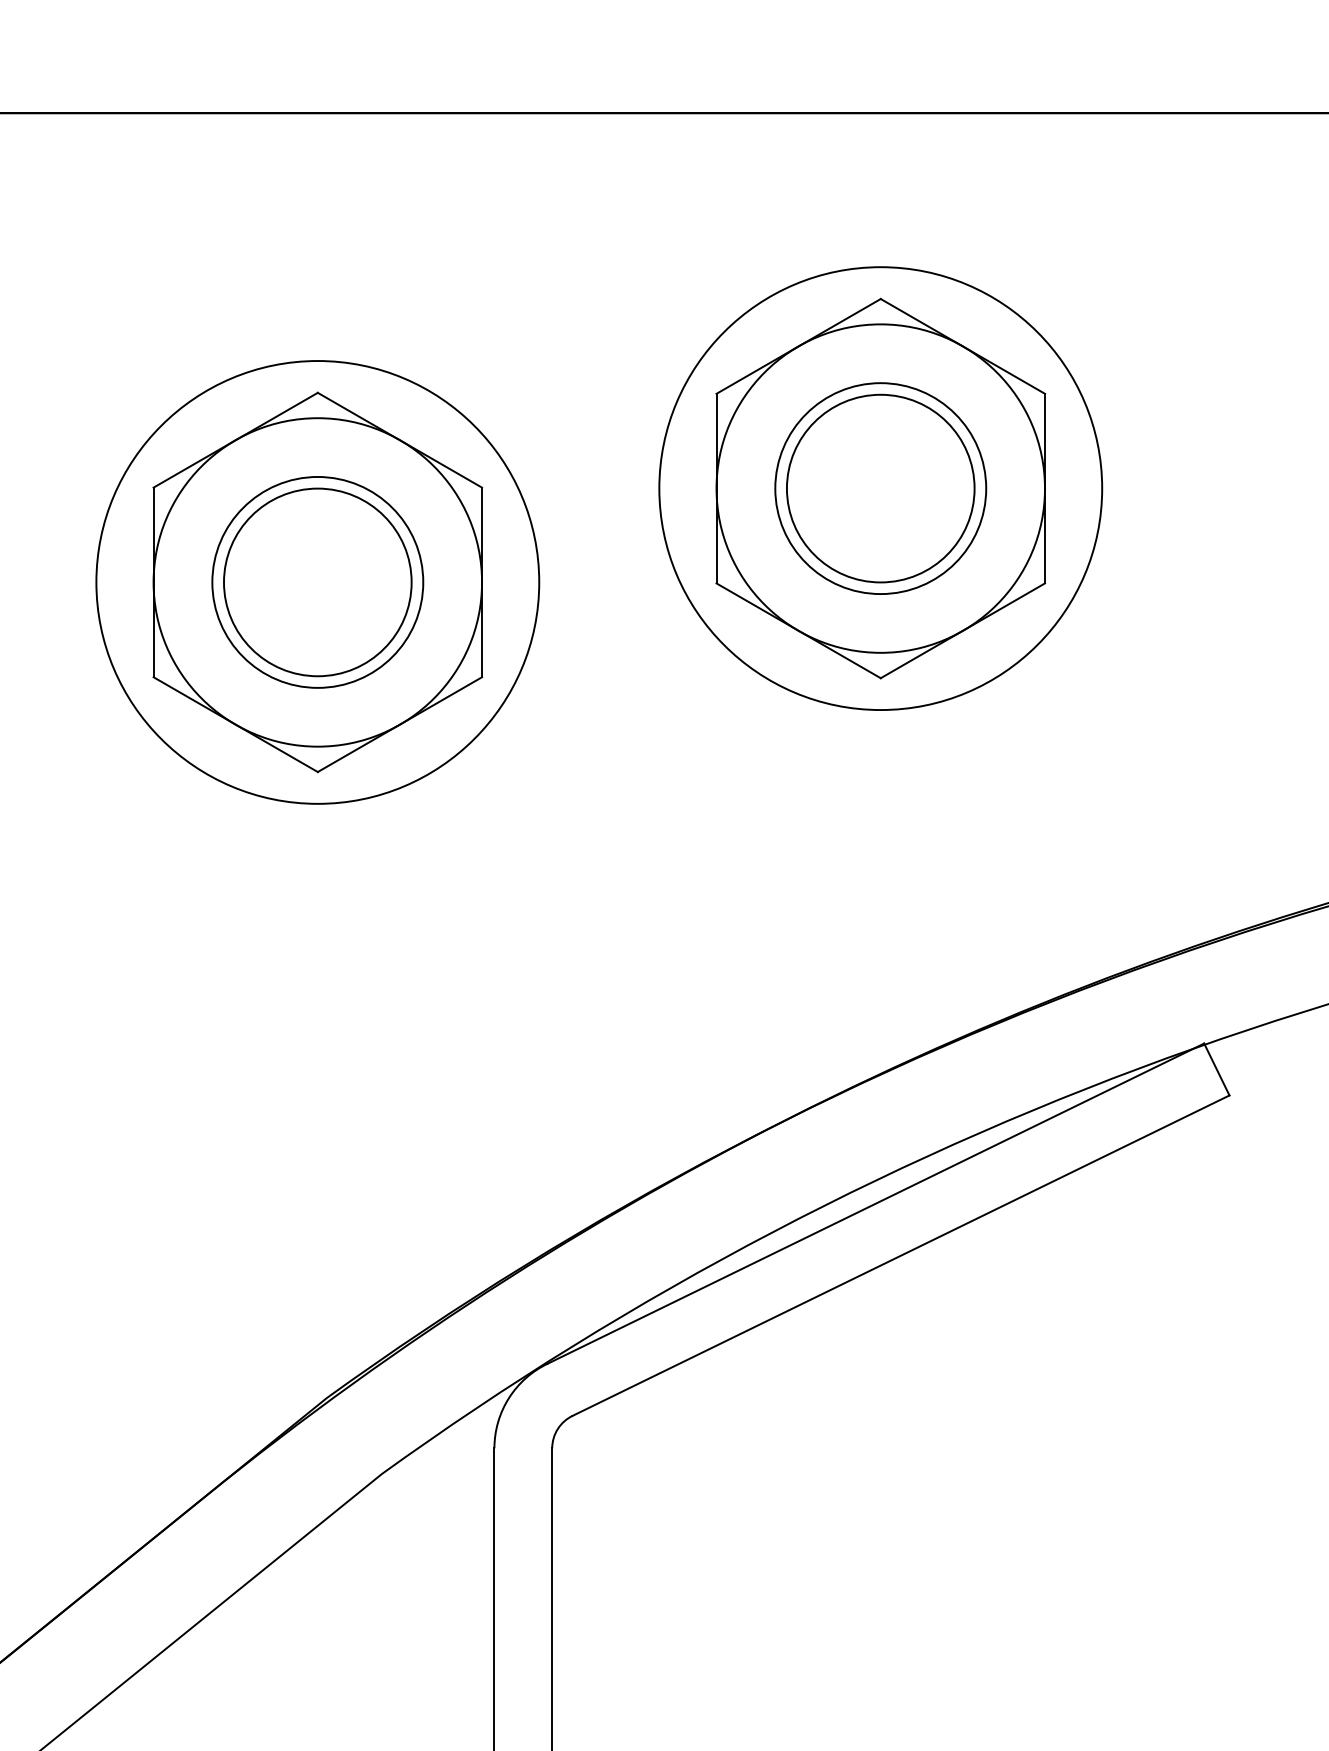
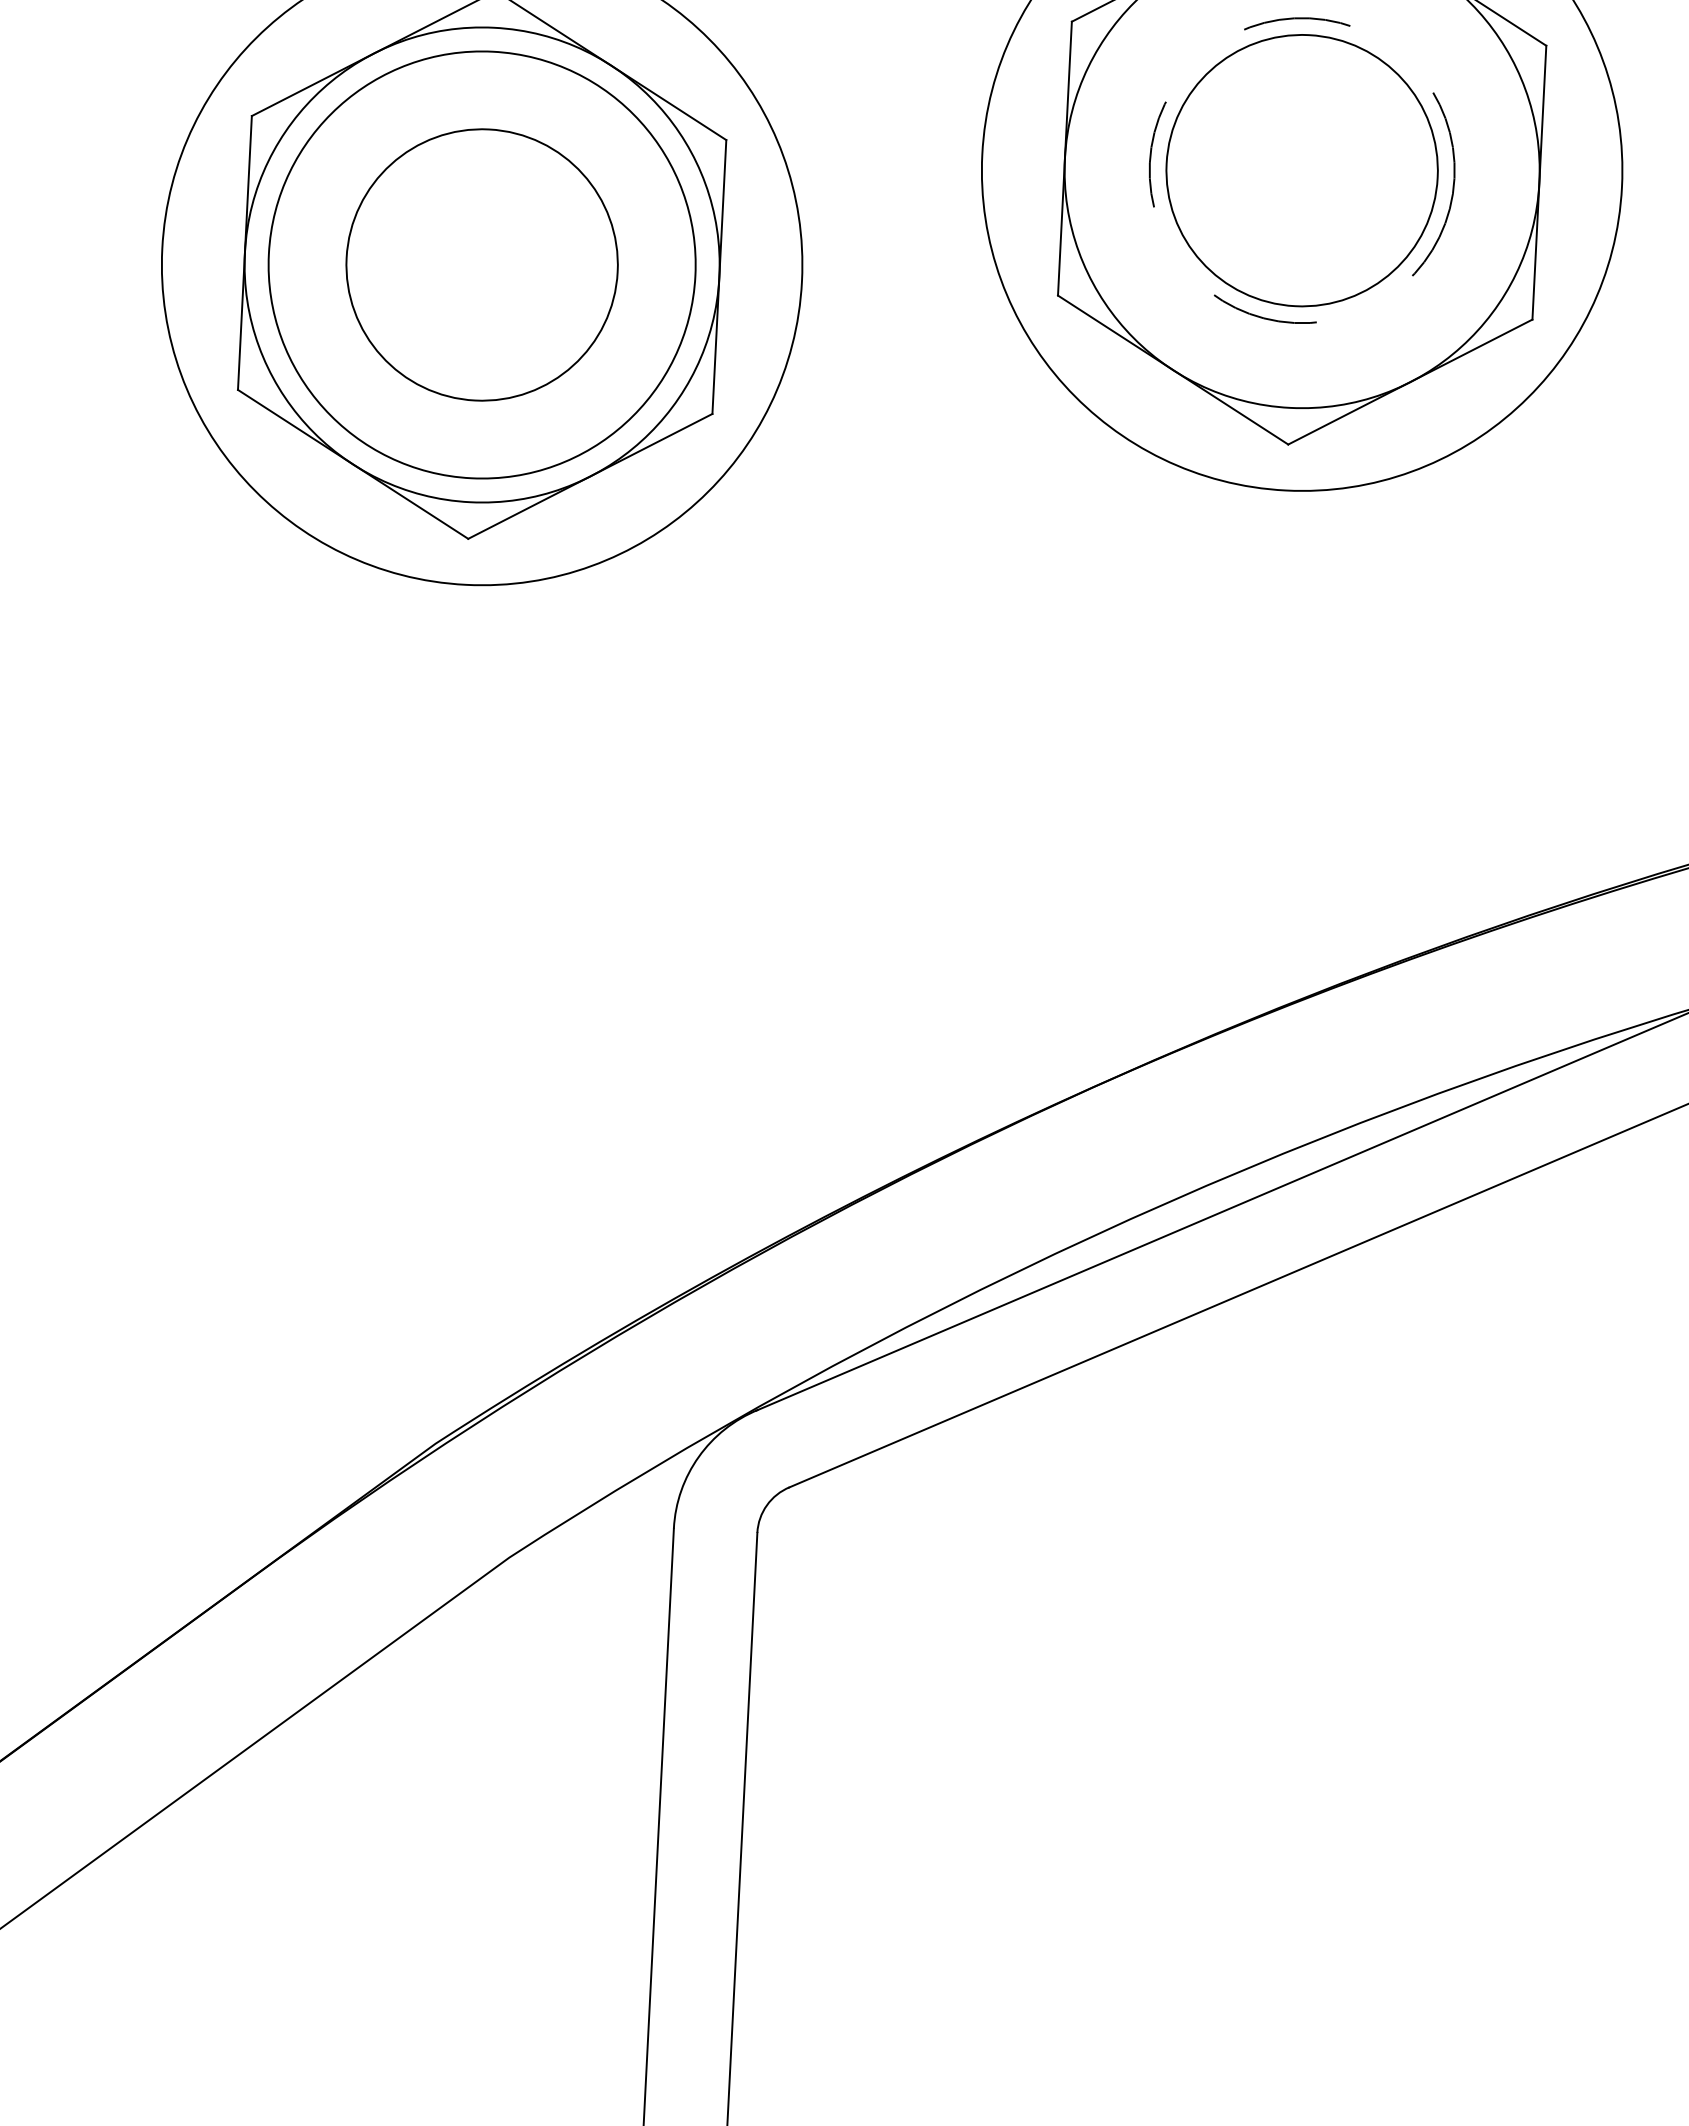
circle: (880, 488) -> (1301, 170), solid -> dashed
circle: (317, 581) -> (481, 263), size x1.4

